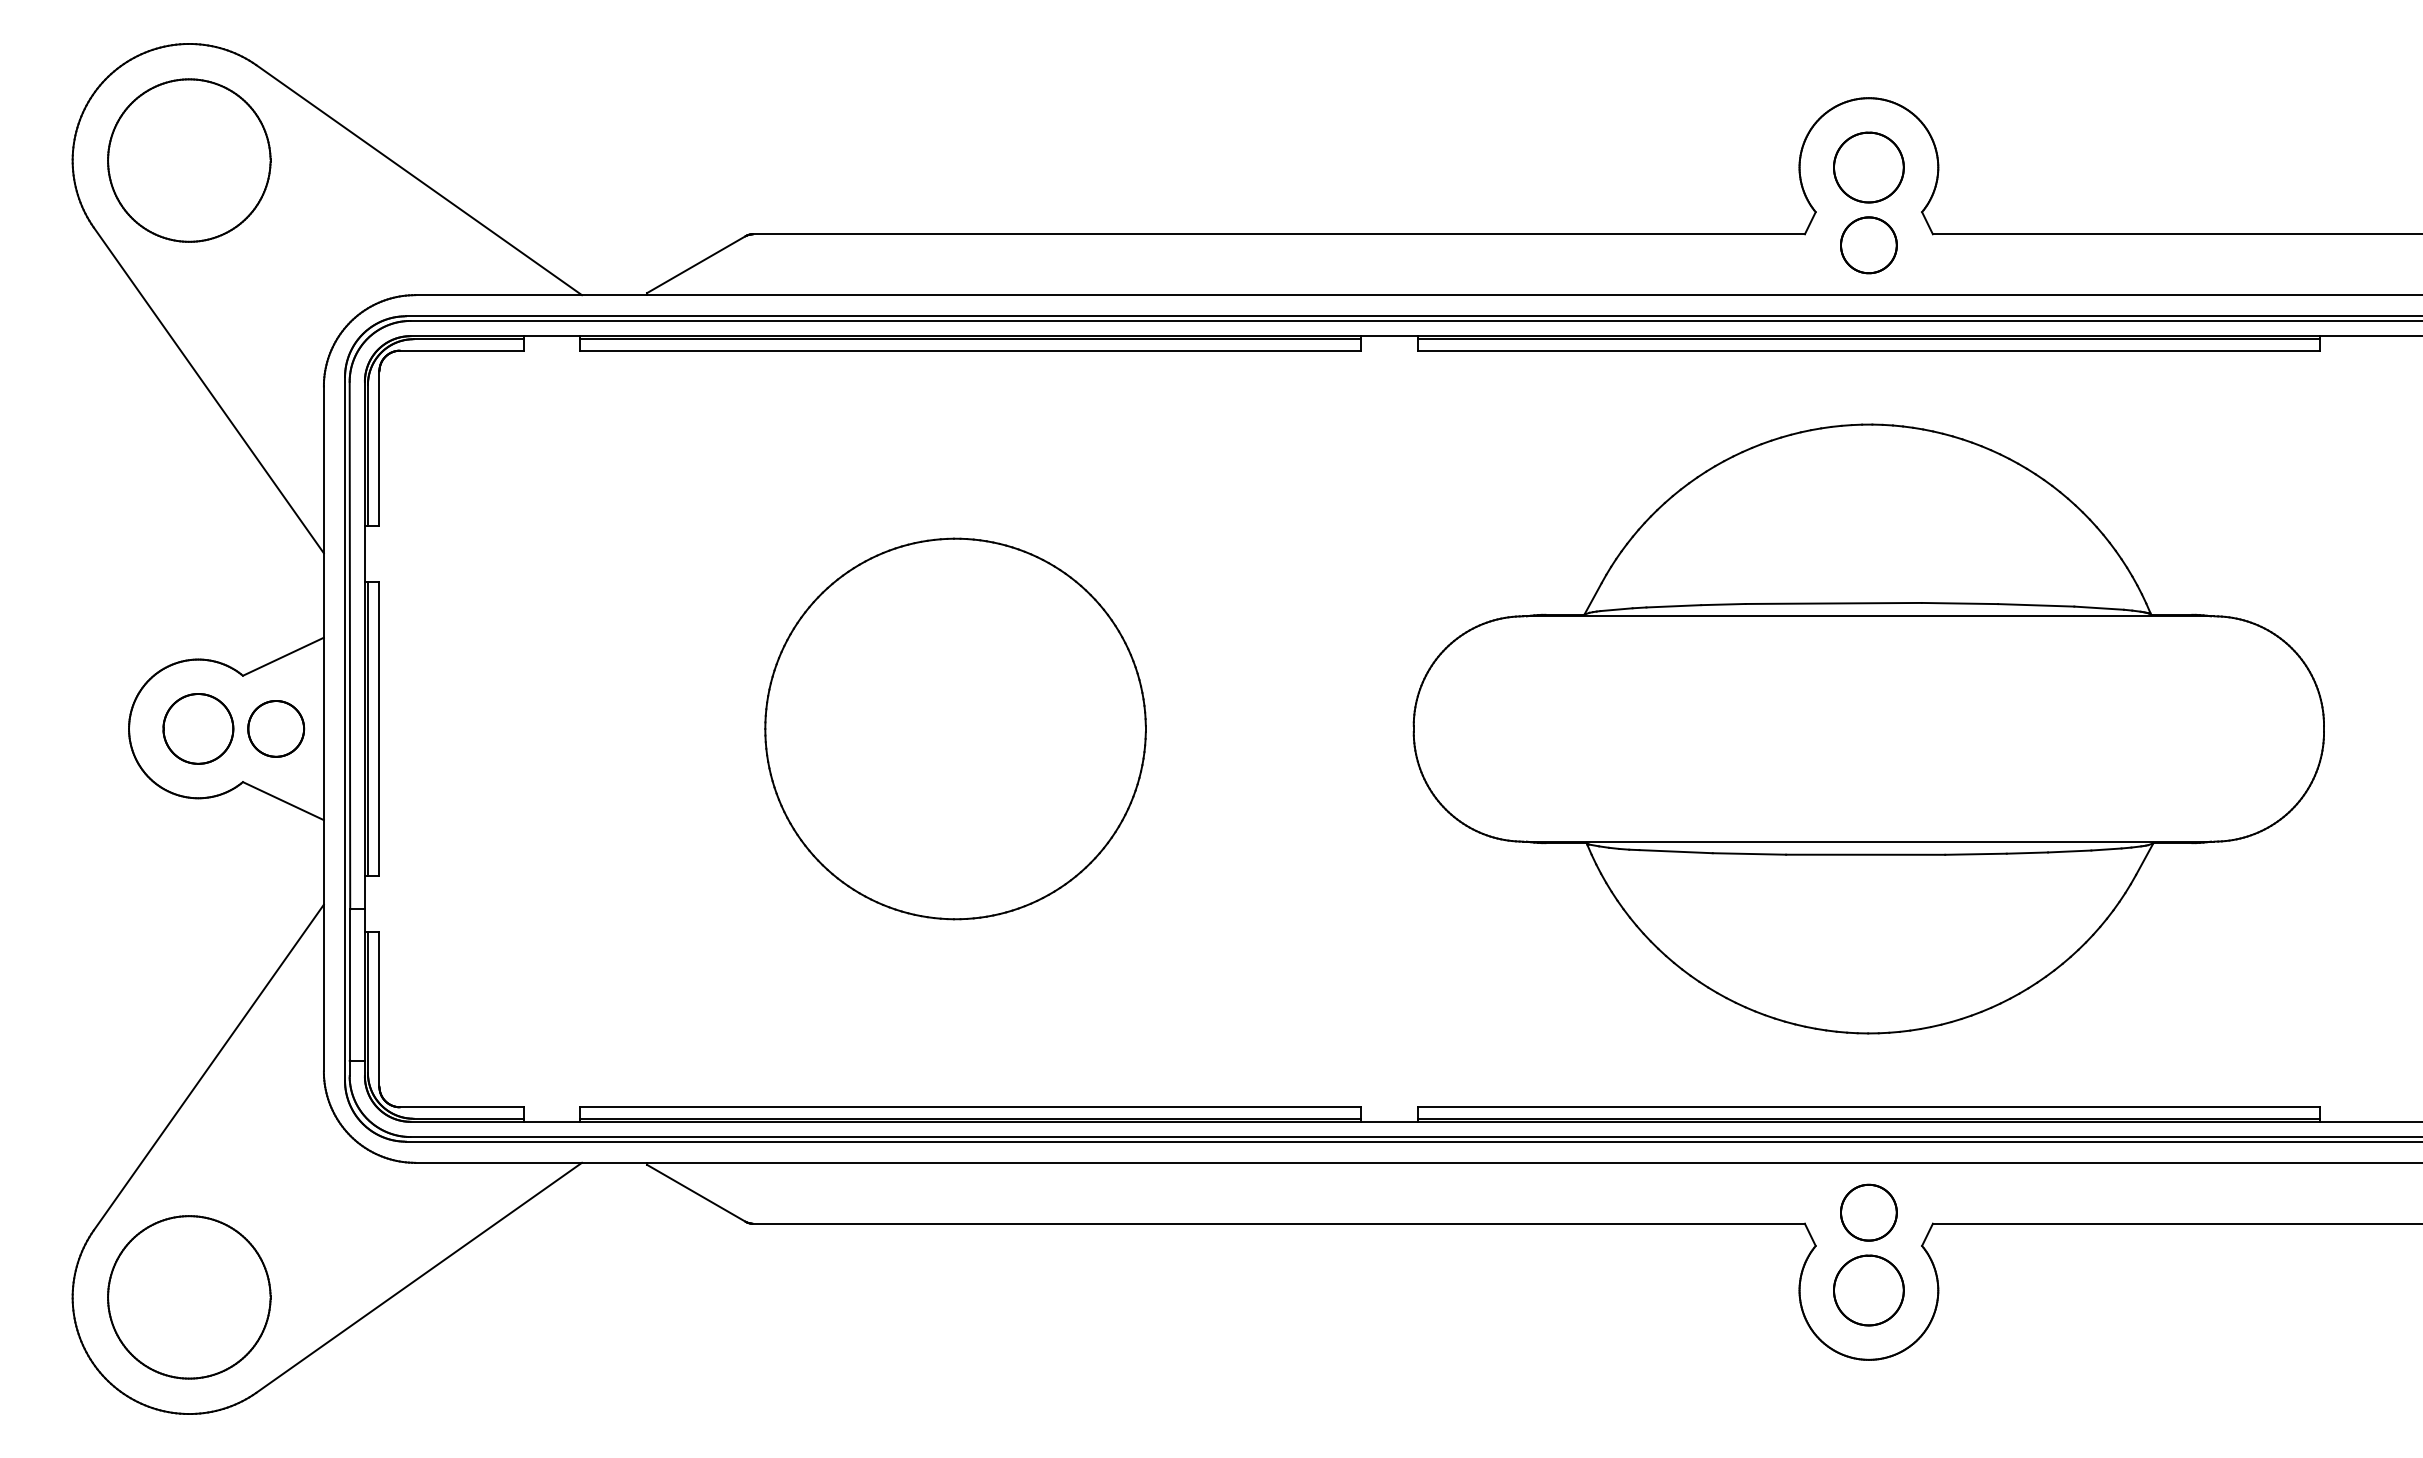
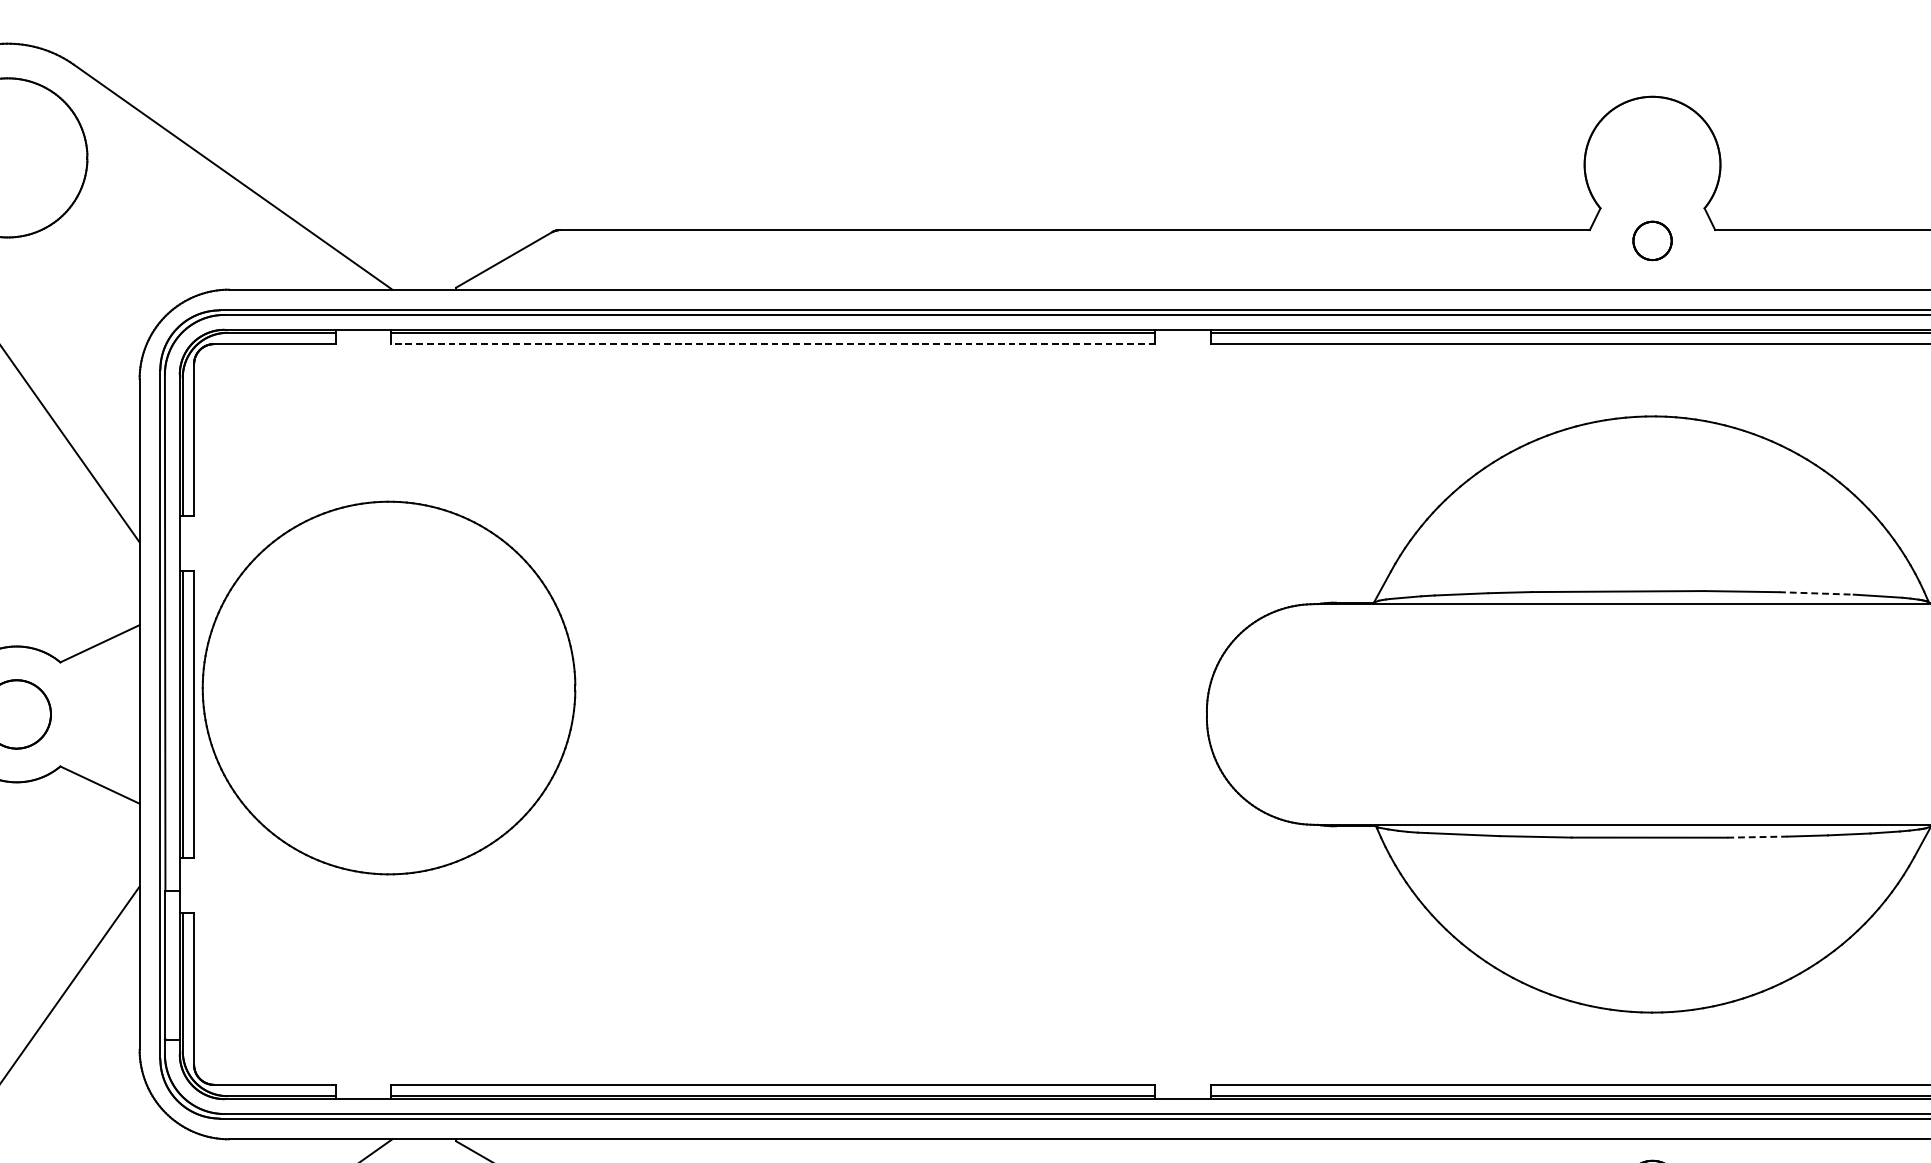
part: (1868, 167) -> (1652, 164), removed
part: (1868, 245) -> (1652, 241), size x0.7
line: (970, 350) -> (772, 343), solid -> dashed
line: (2036, 605) -> (1816, 593), solid -> dashed
part: (276, 728) -> (93, 714), removed
part: (955, 728) -> (388, 687), moved
line: (1975, 854) -> (1756, 837), solid -> dashed

